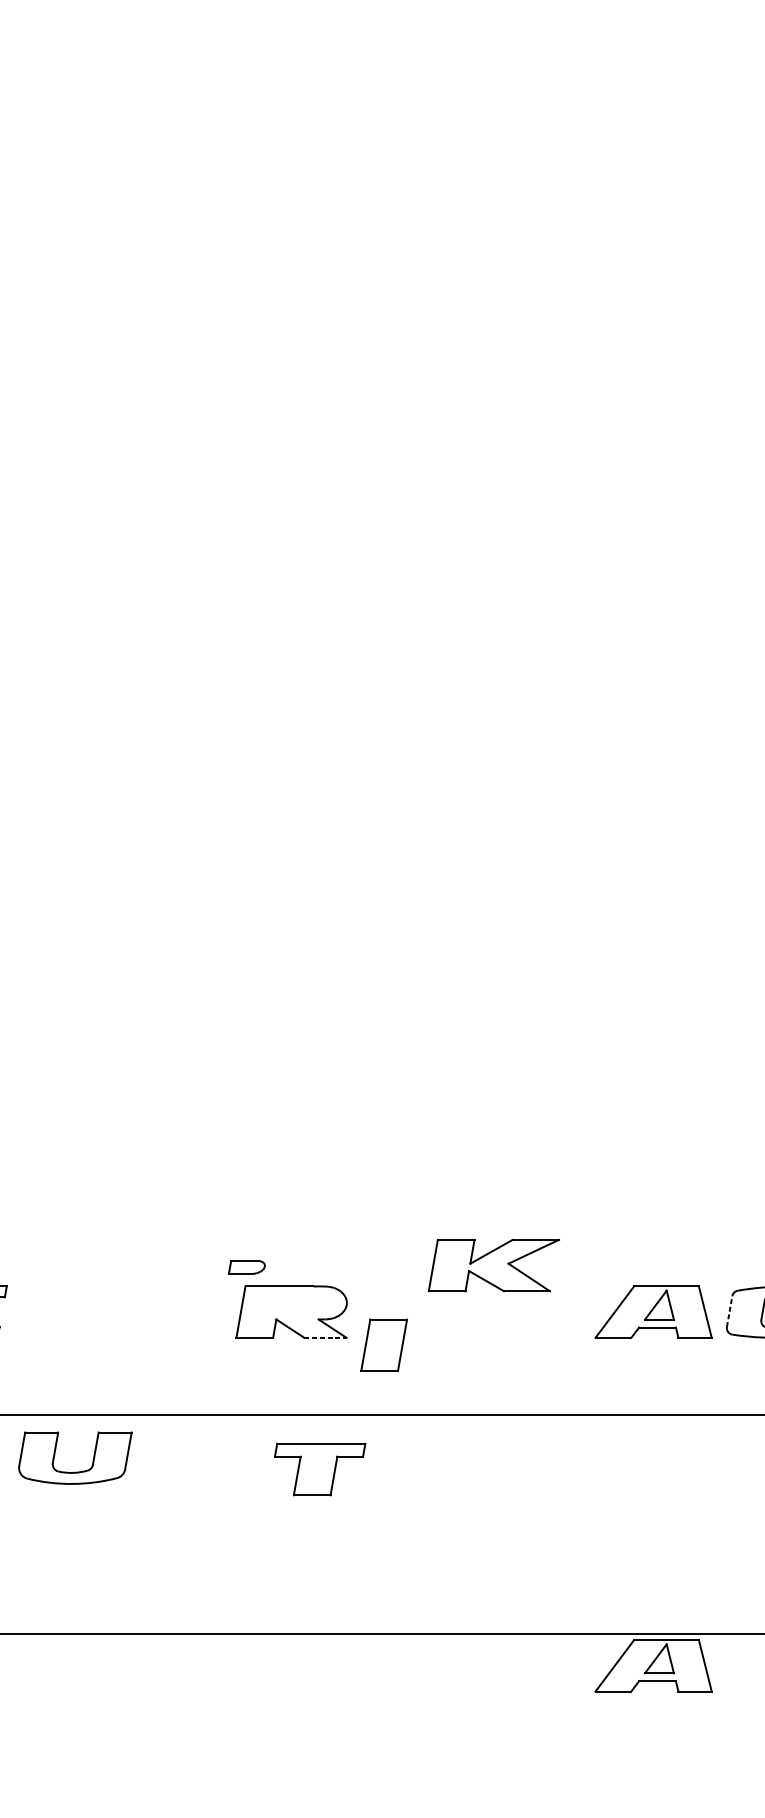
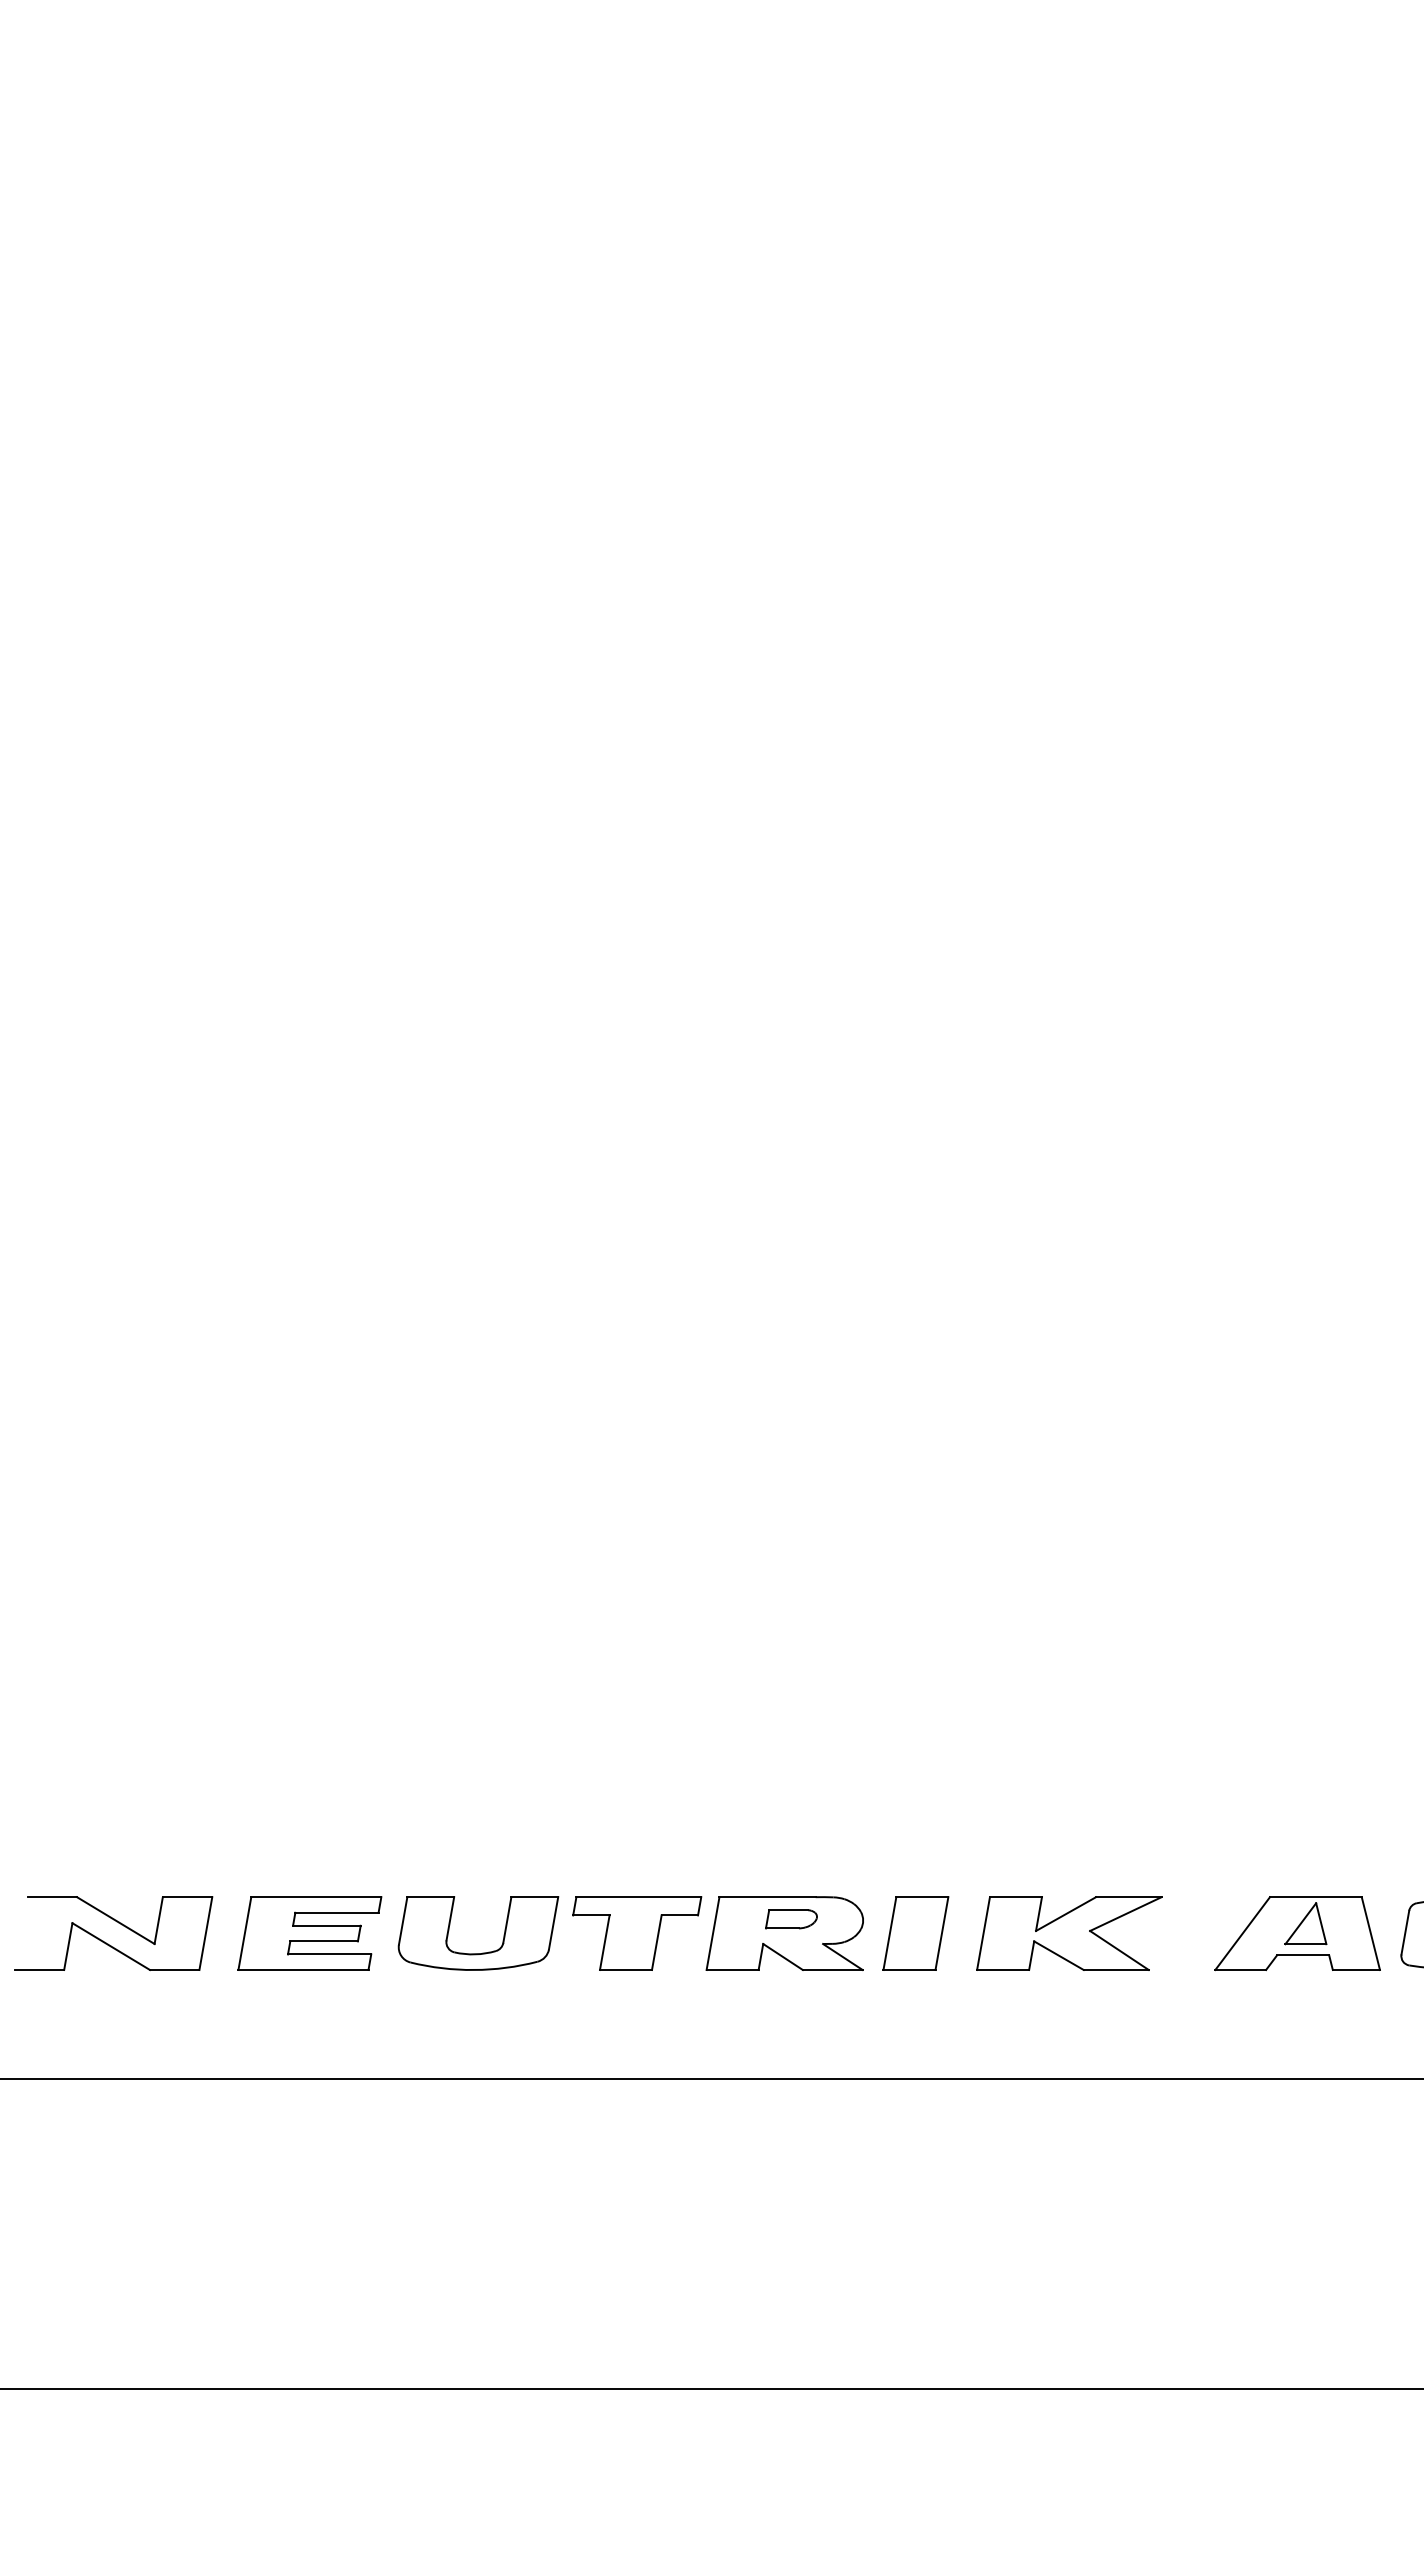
part: (493, 1265) -> (1069, 1933), moved
part: (246, 1267) -> (791, 1919), moved
line: (729, 1311) -> (1405, 1932), dashed -> solid
line: (325, 1338) -> (832, 1970), dashed -> solid
part: (383, 1345) -> (915, 1933), moved
part: (320, 1469) -> (637, 1933), moved
part: (78, 1471) -> (482, 1952), moved
part: (653, 1665) -> (1297, 2434), removed

